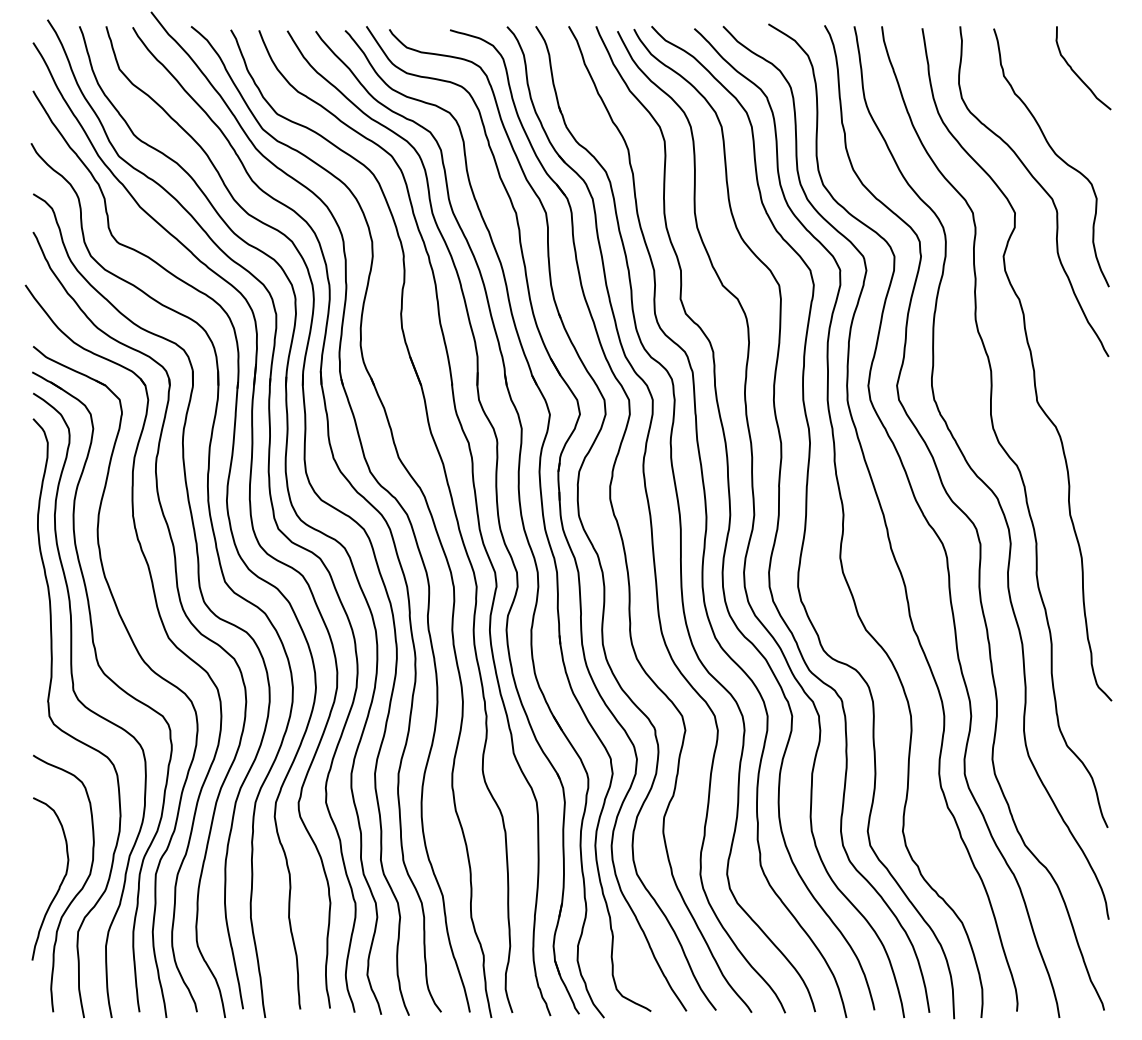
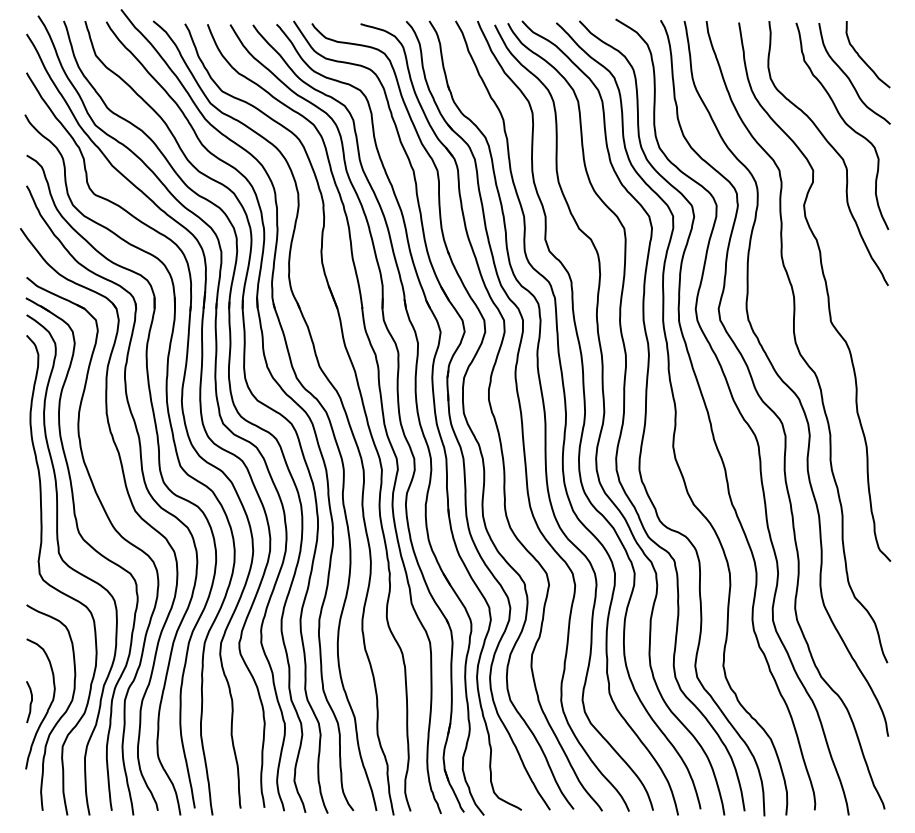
curve: (1060, 97) -> (849, 78), added
curve: (37, 877) -> (30, 702), added

